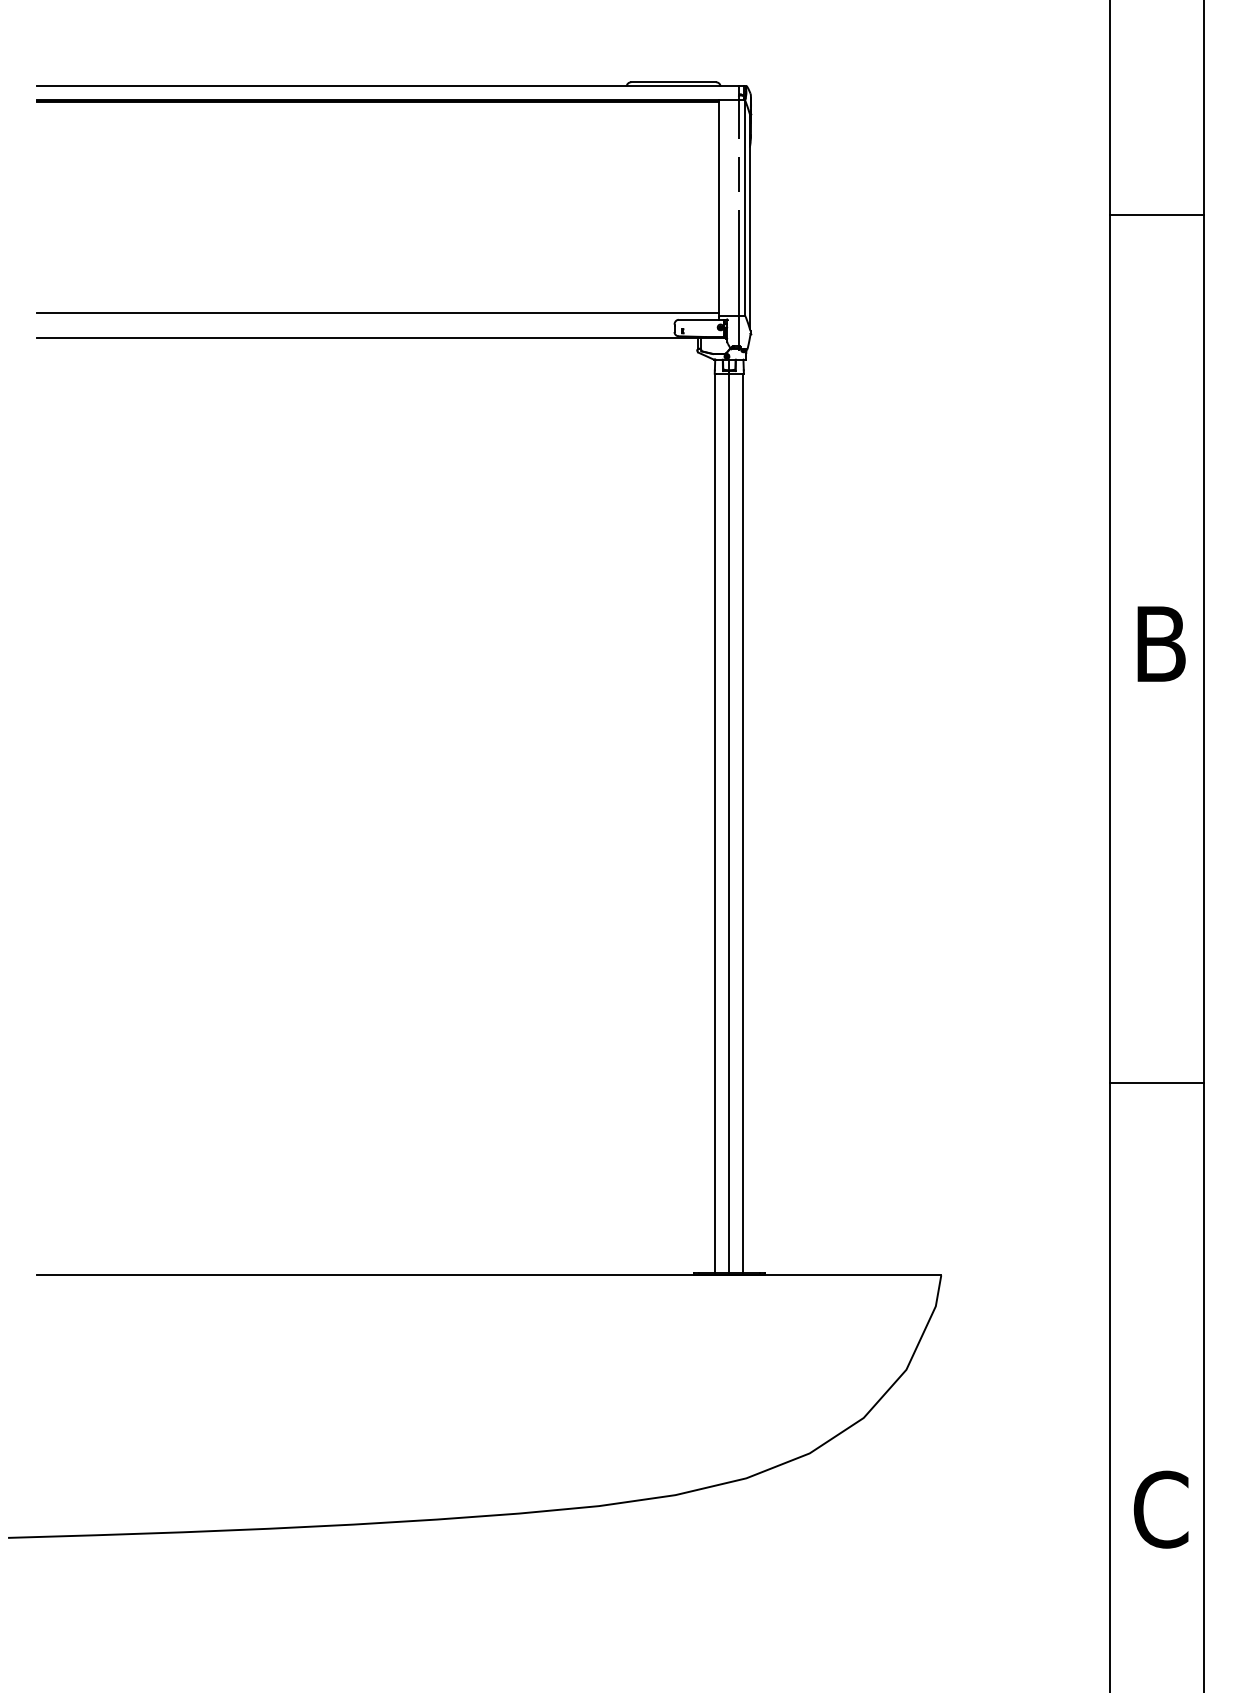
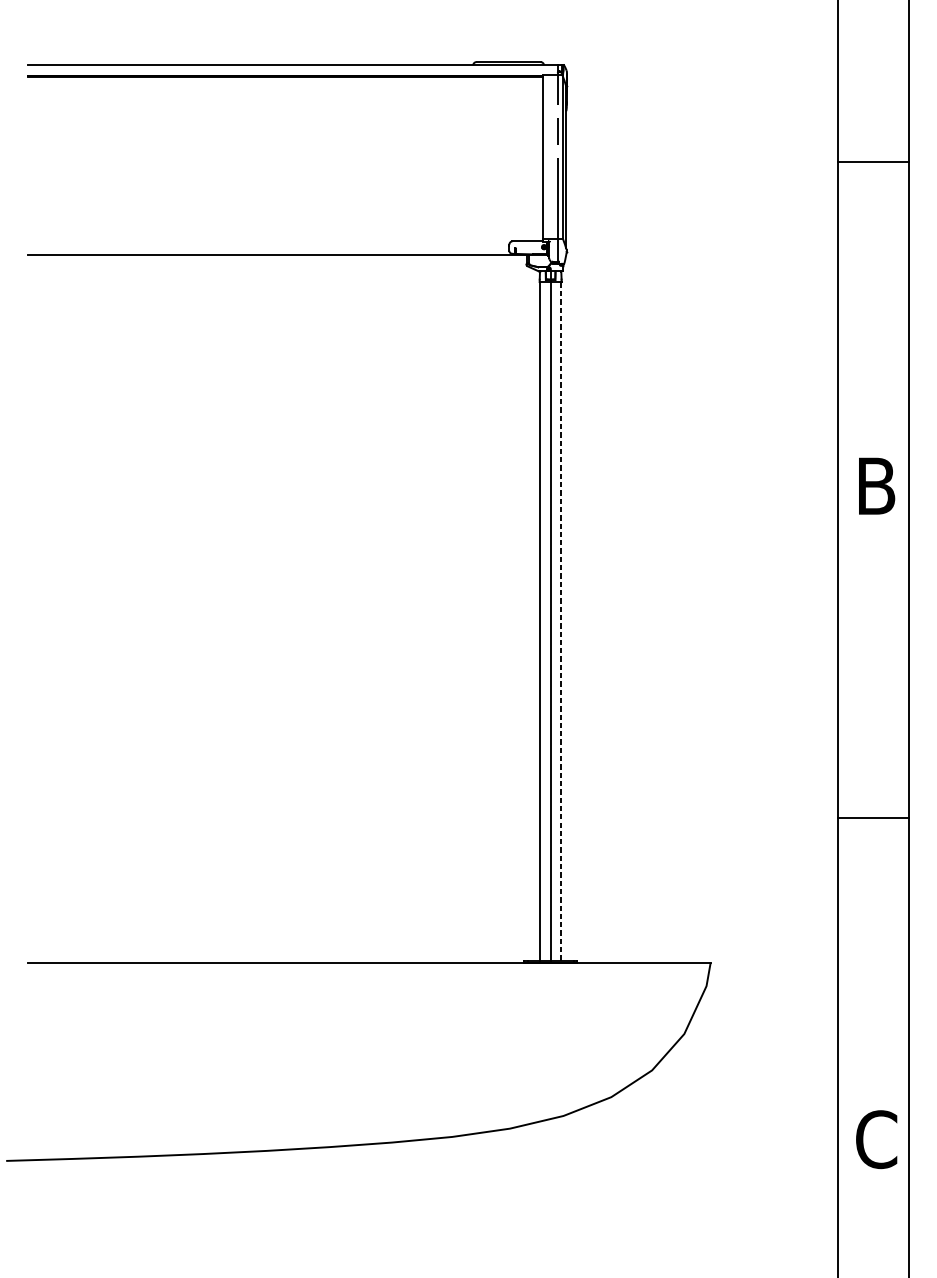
line: (378, 312) -> (285, 235), removed
line: (743, 822) -> (561, 620), solid -> dashed

